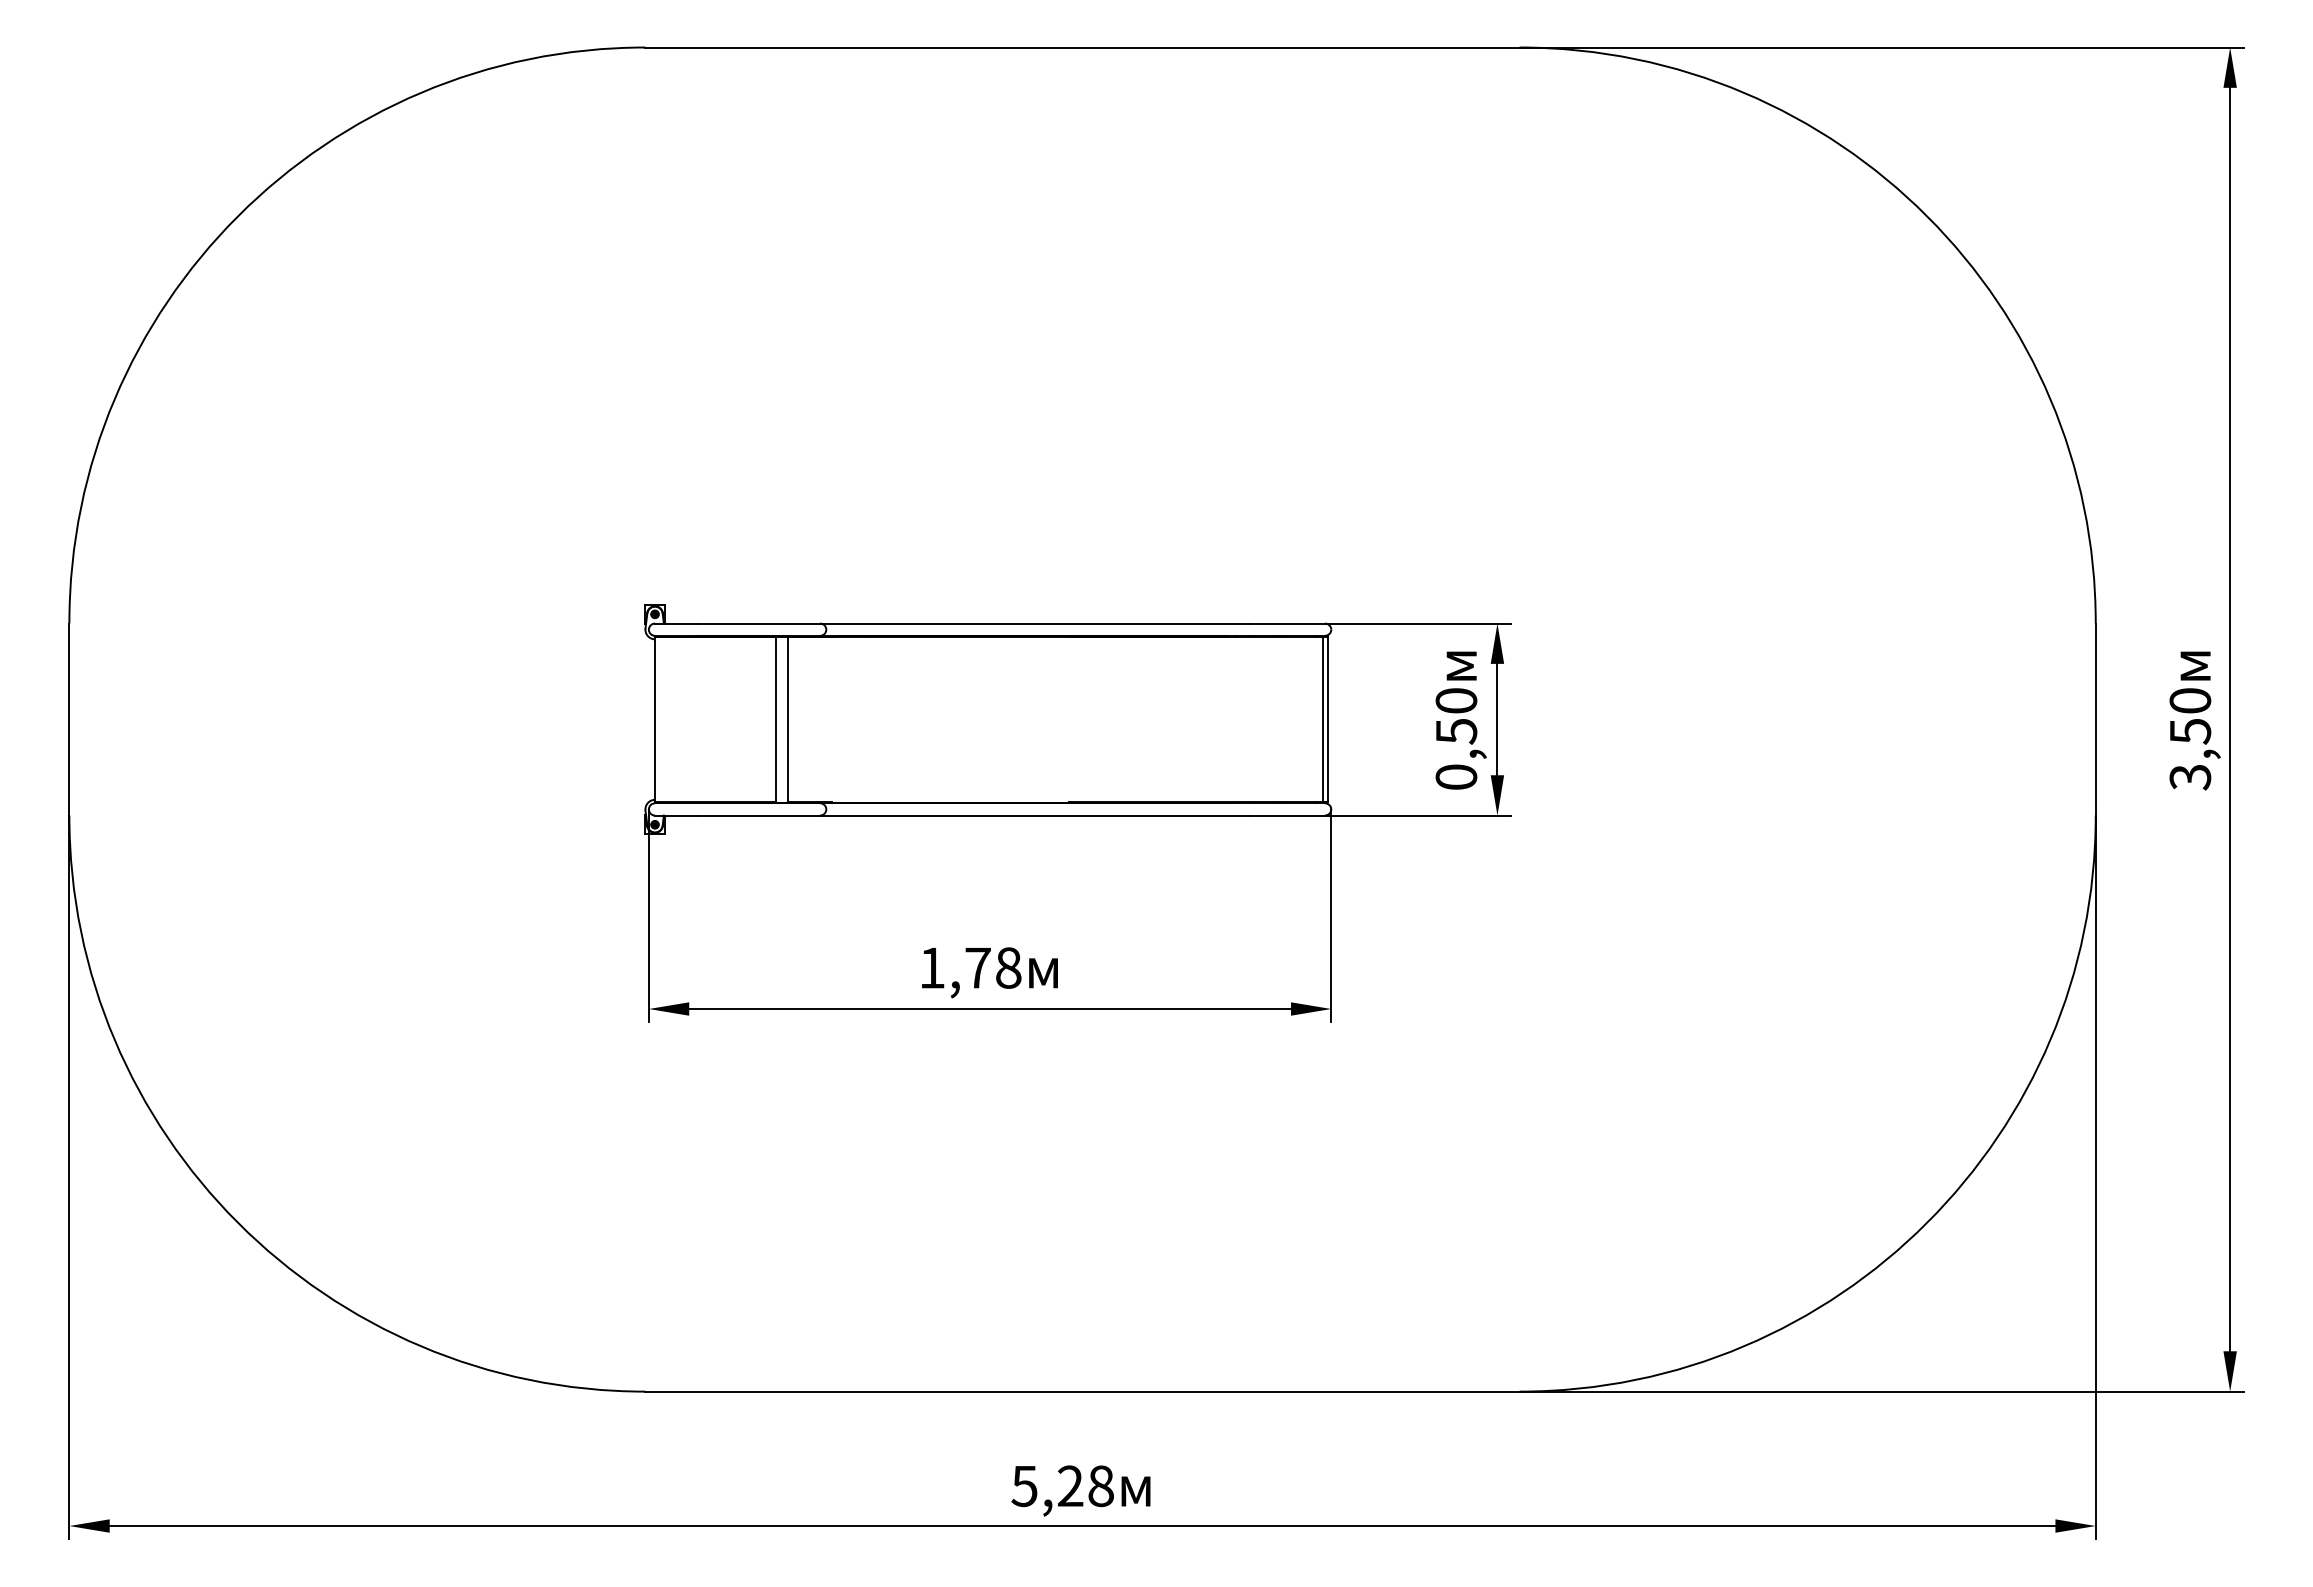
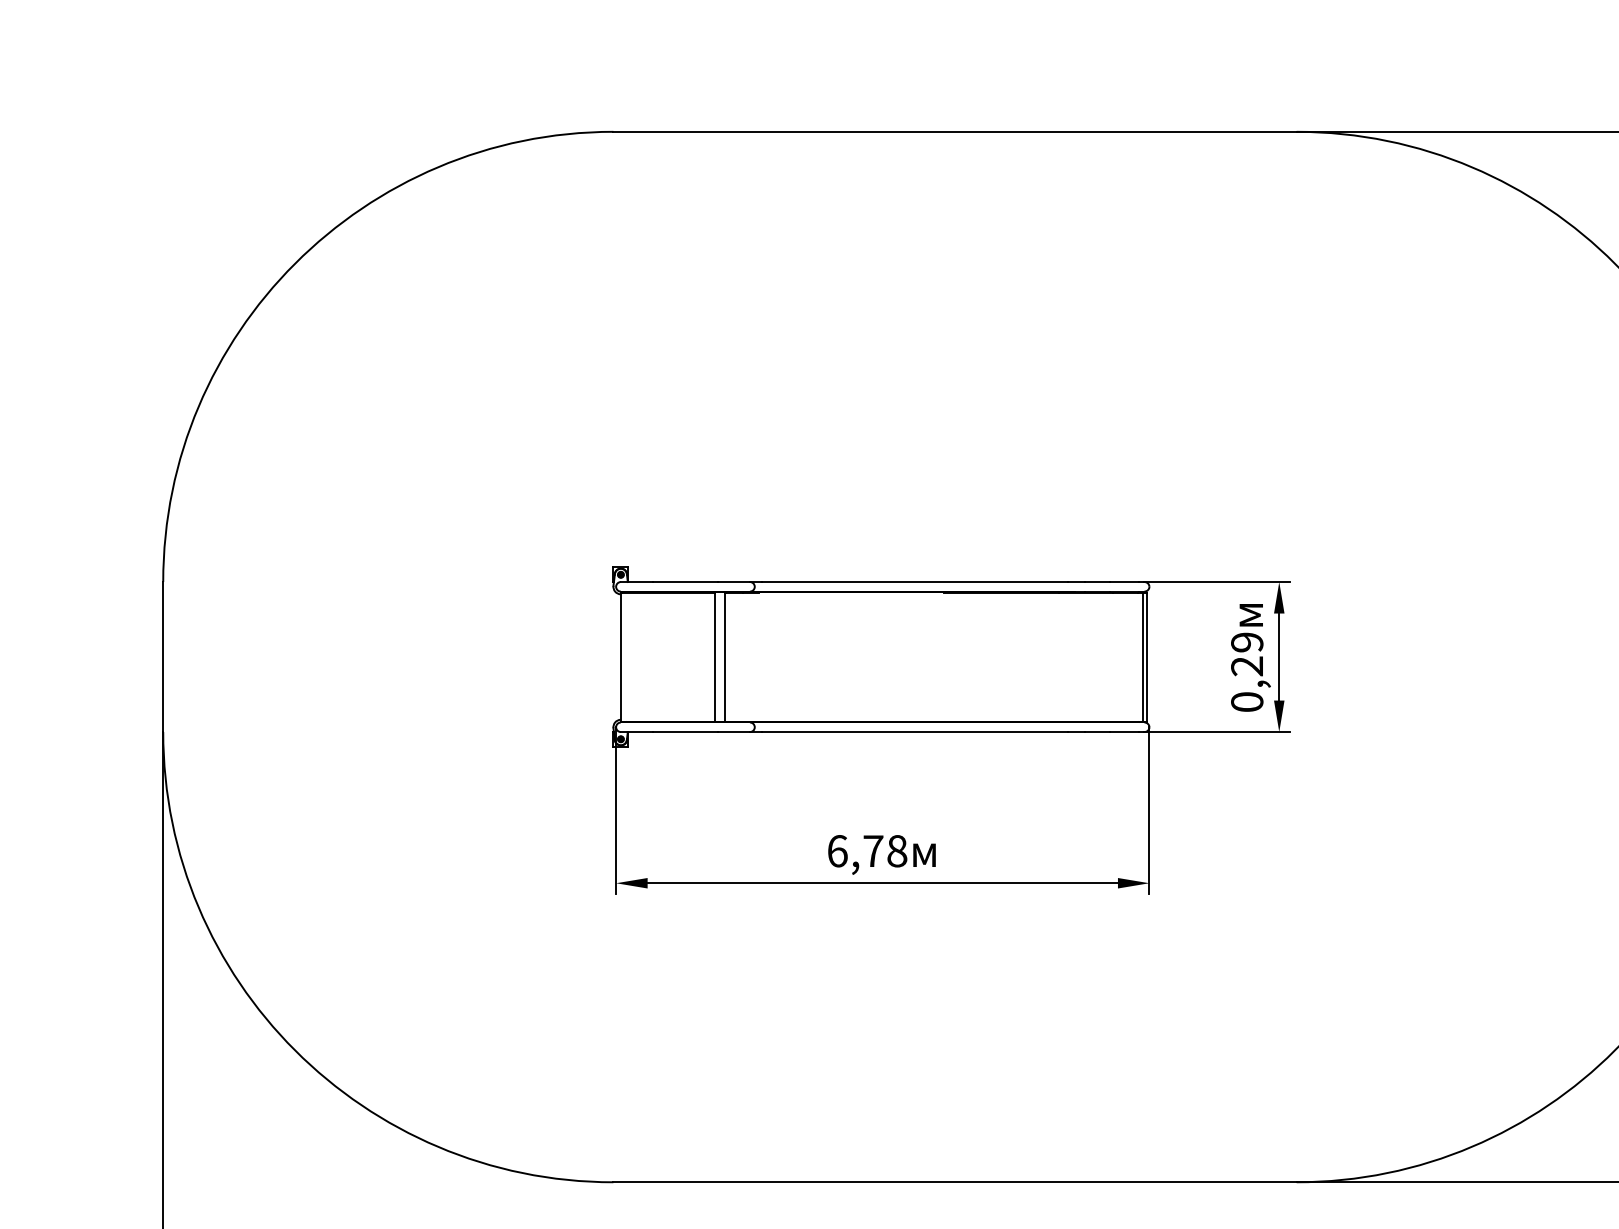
text: (1456, 716) -> (1247, 654), 0,50 -> 0,29
text: (932, 967) -> (837, 850), 1,78 -> 6,78

